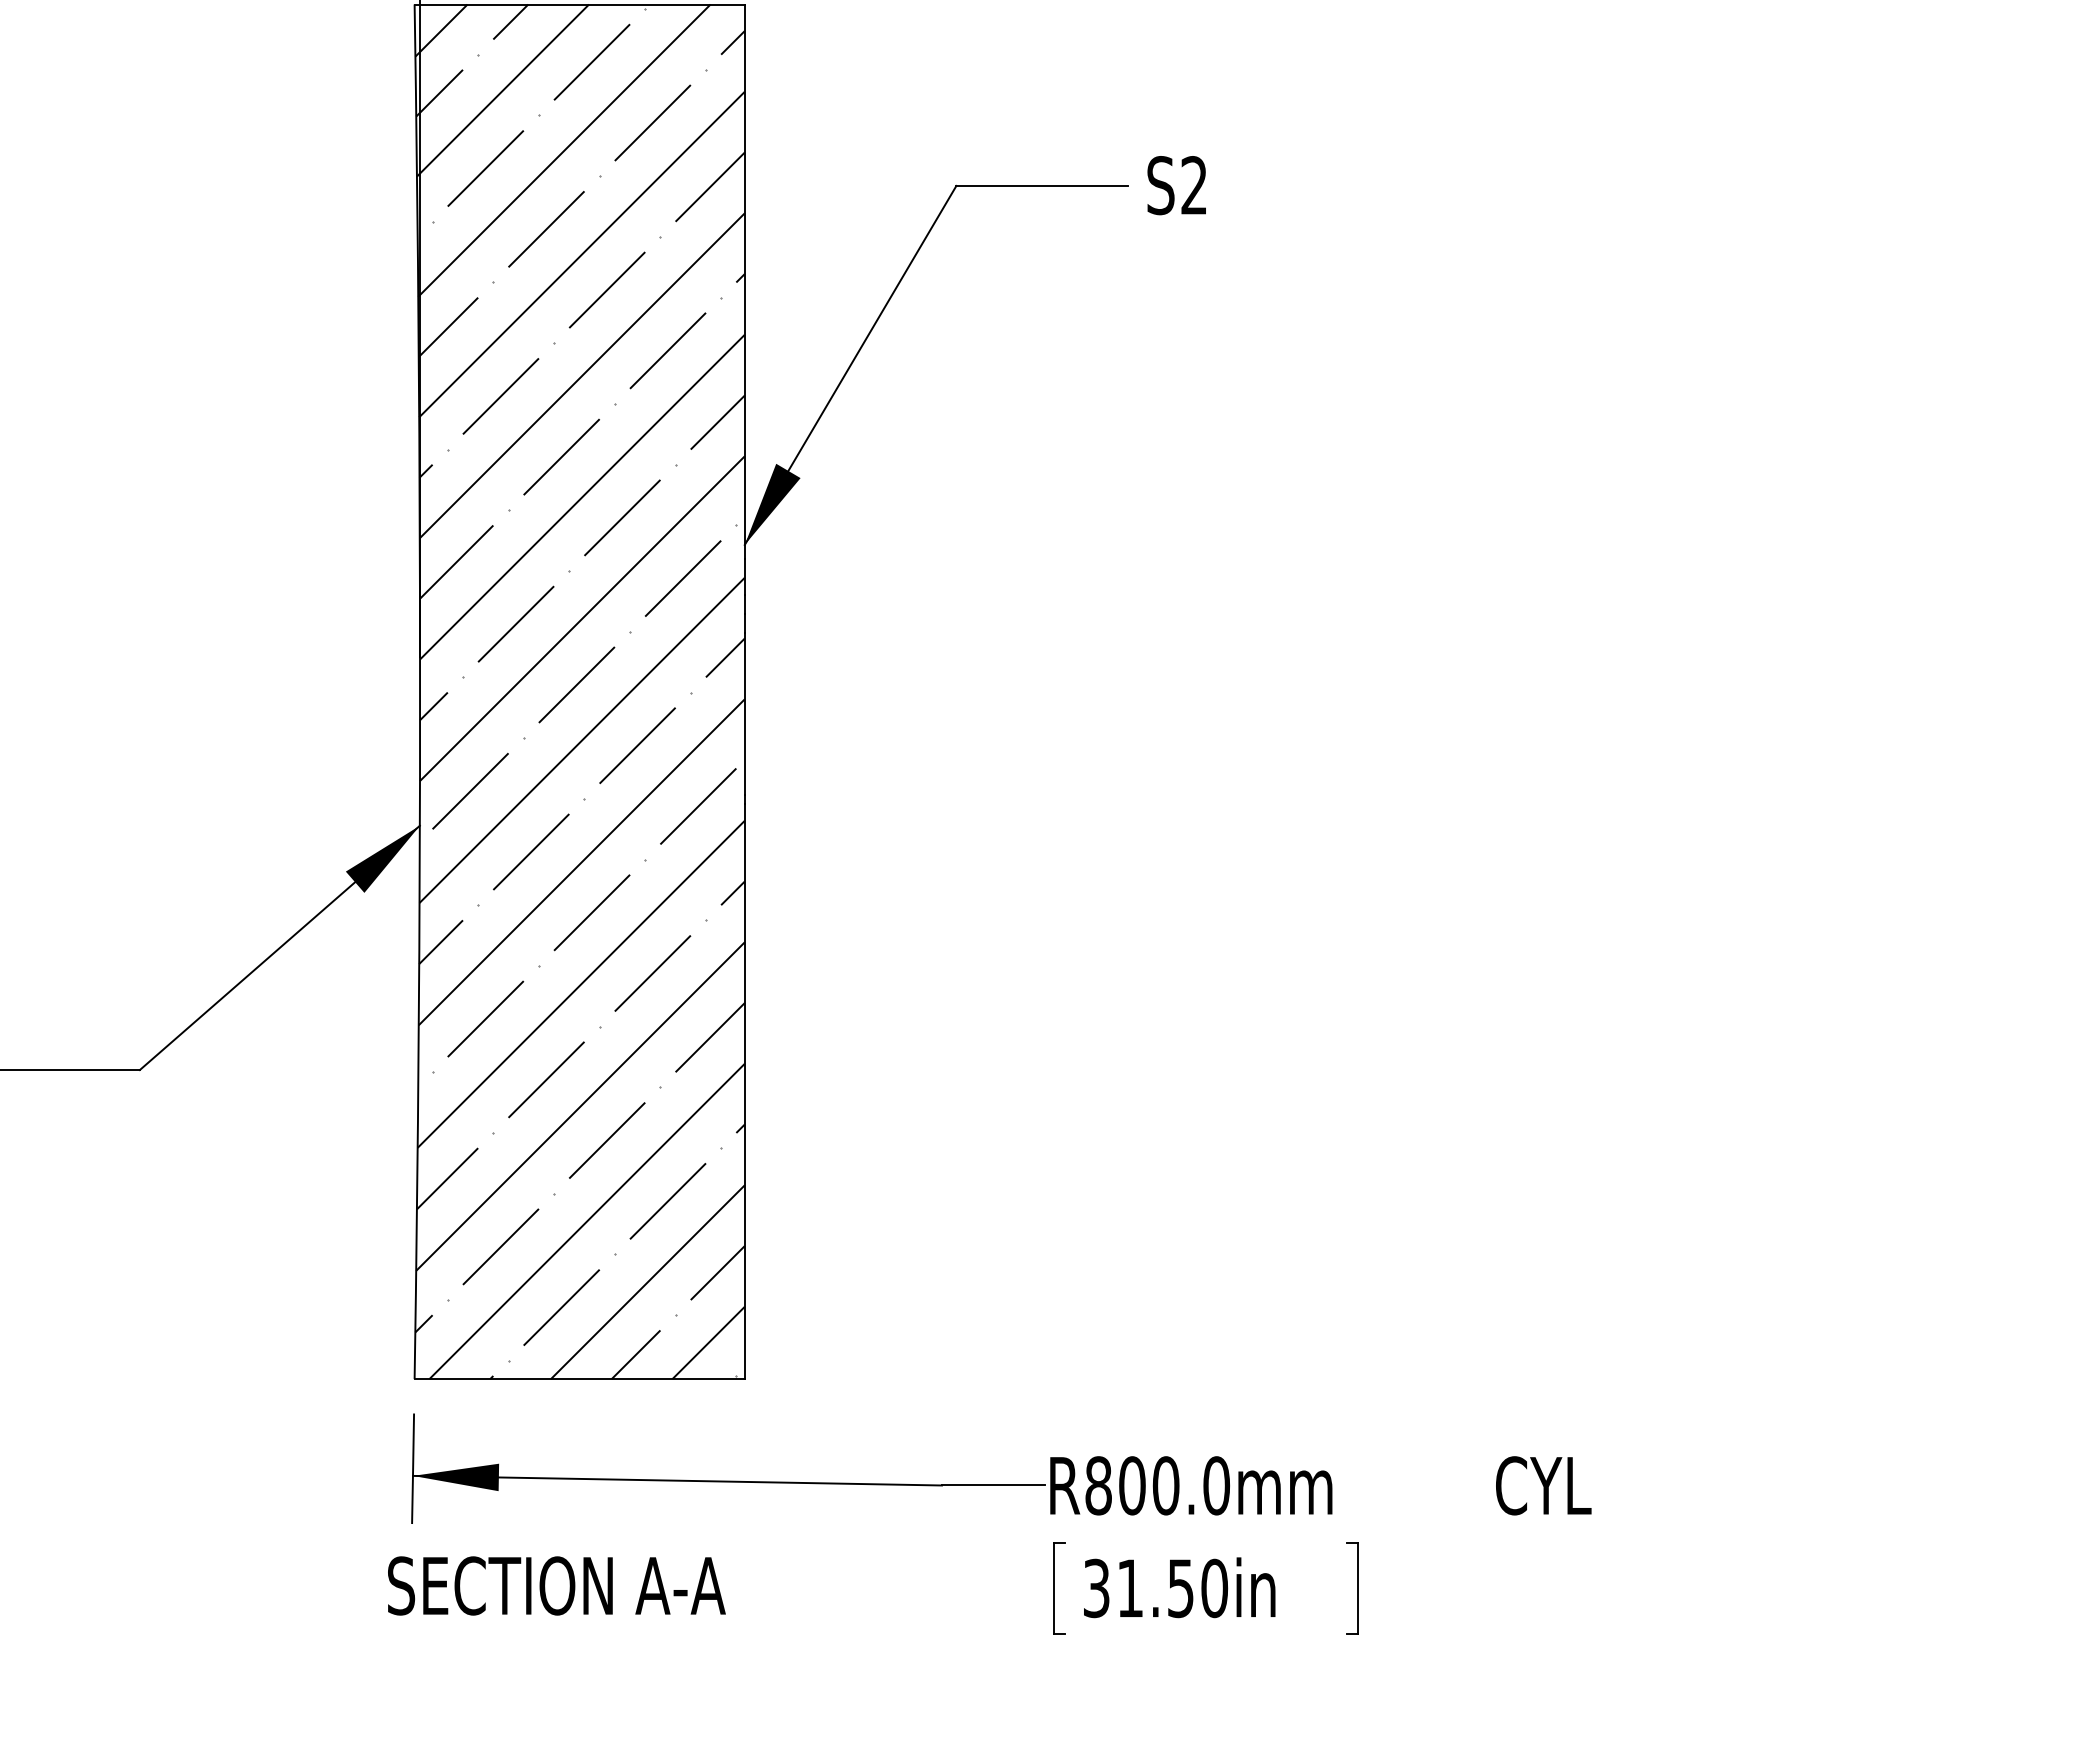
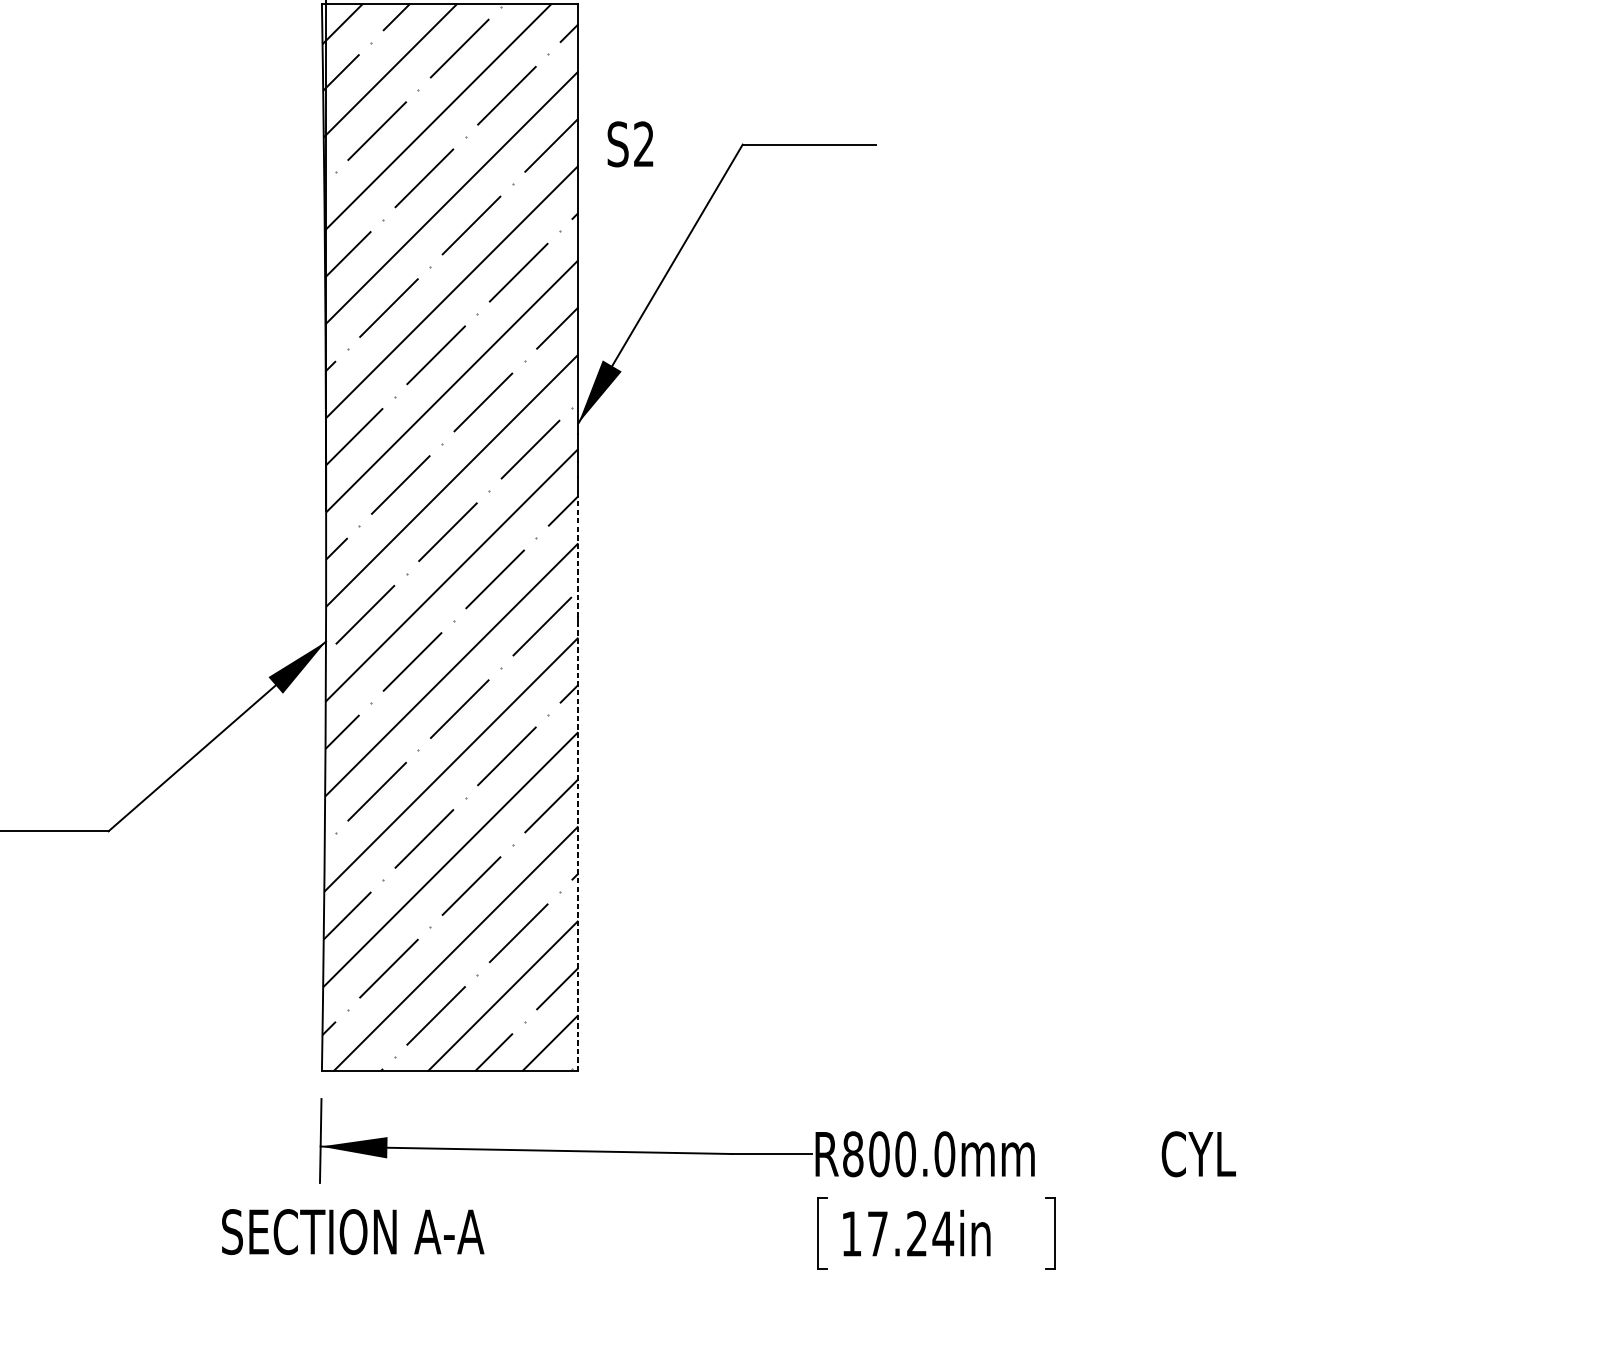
text: (1176, 185) -> (630, 144), moved
line: (744, 713) -> (578, 554), solid -> dashed
line: (744, 1091) -> (578, 847), solid -> dashed
text: (556, 1585) -> (352, 1231), moved
text: (1156, 1588) -> (898, 1234), 31.50in -> 17.24in

